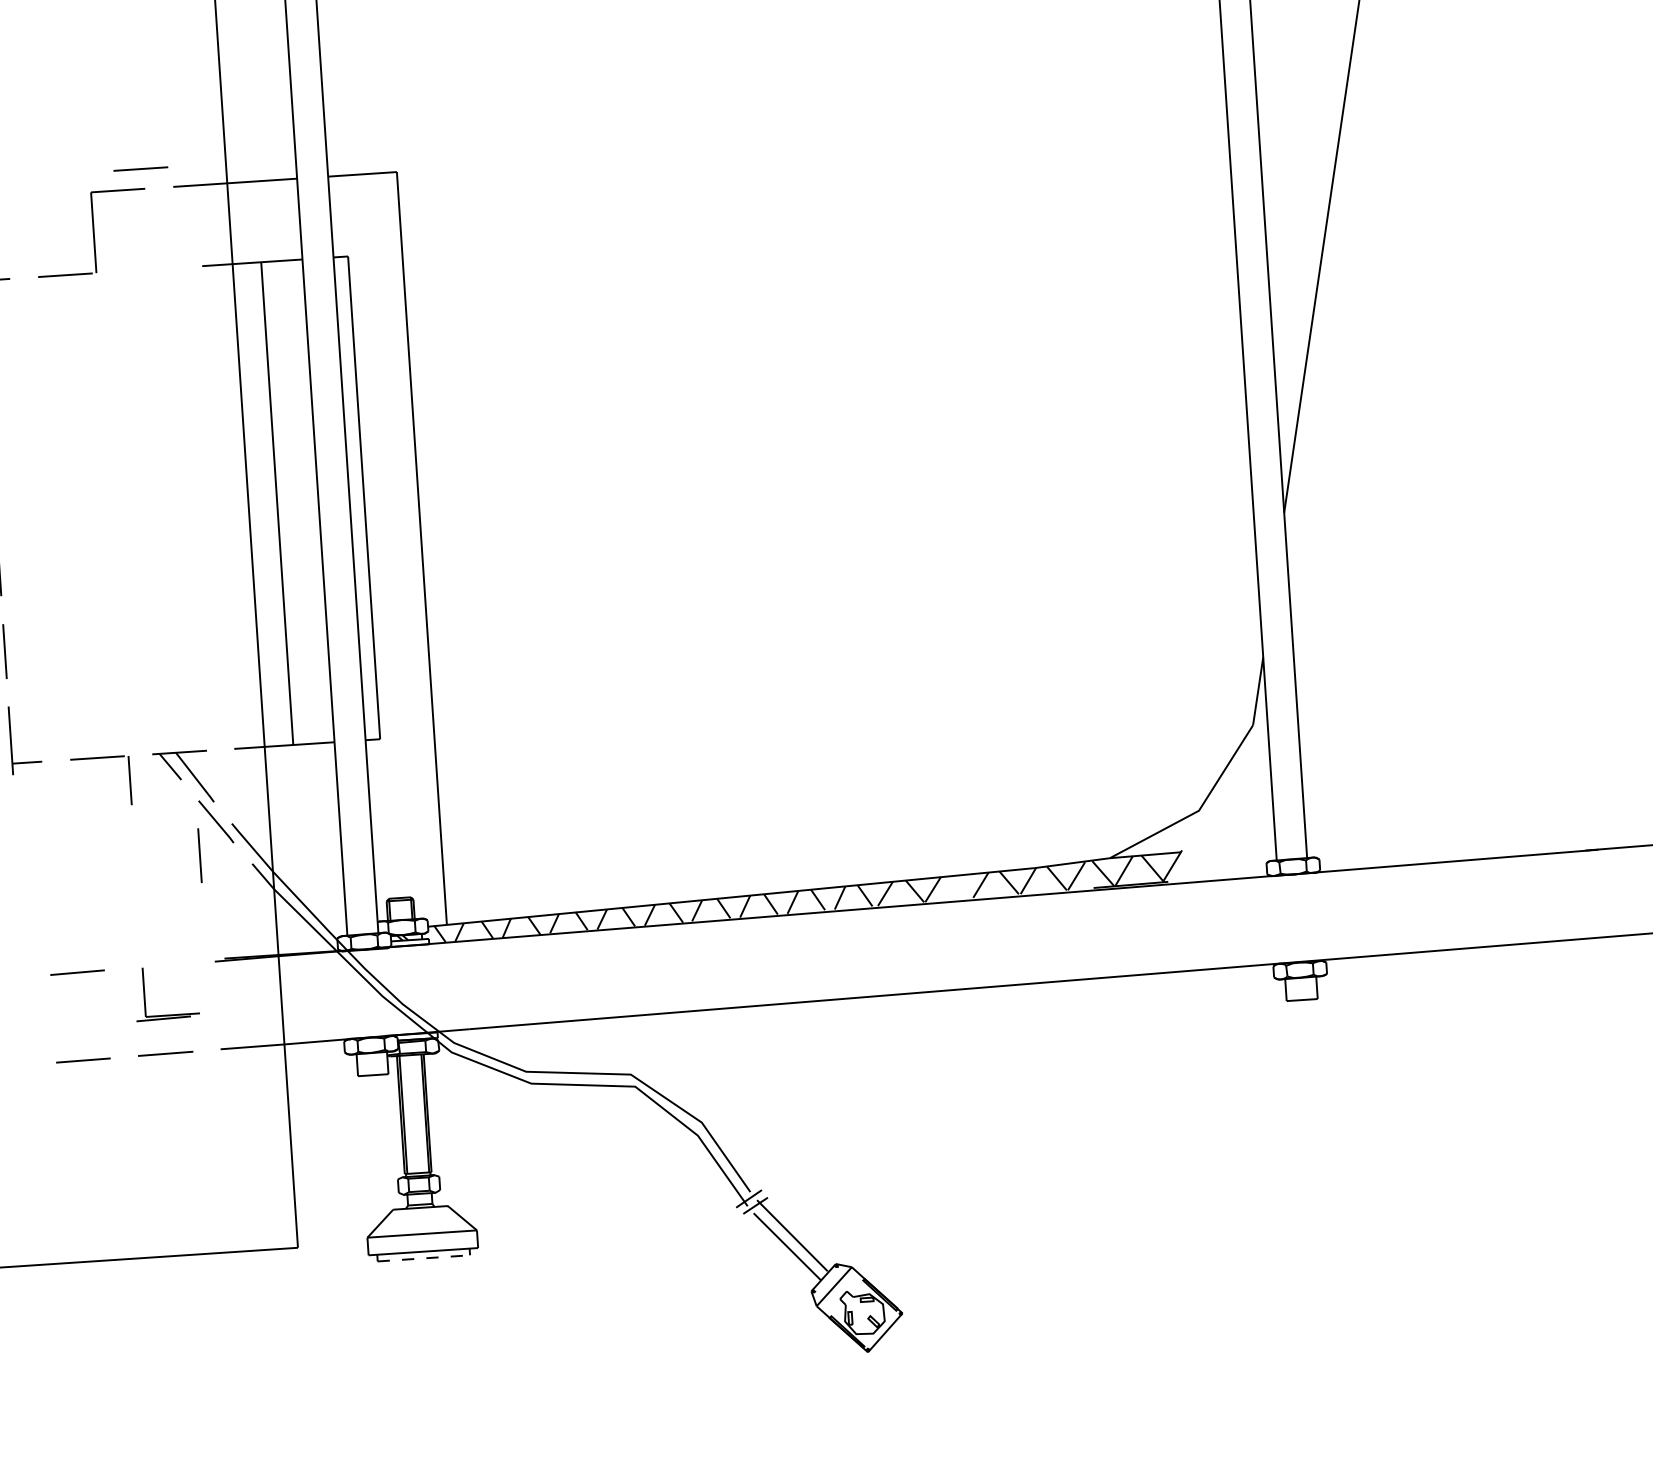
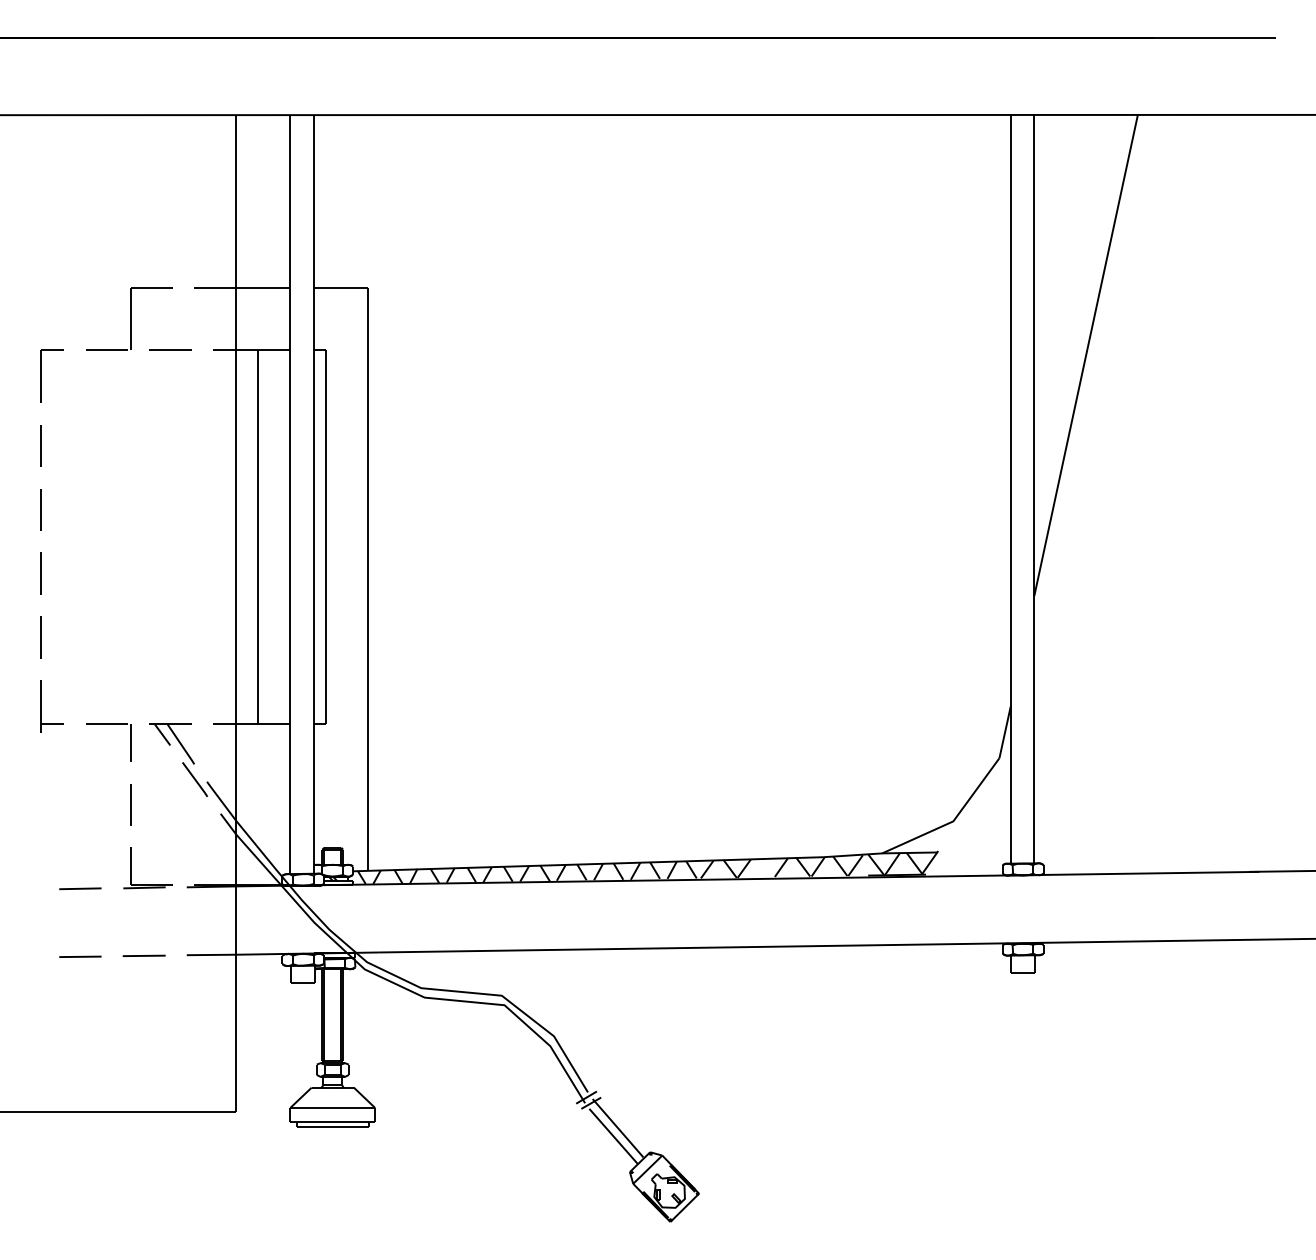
line: (140, 167) -> (170, 349), moved
line: (199, 855) -> (130, 804), moved
part: (145, 995) -> (131, 868), moved
line: (423, 1257) -> (332, 1126), dashed -> solid

